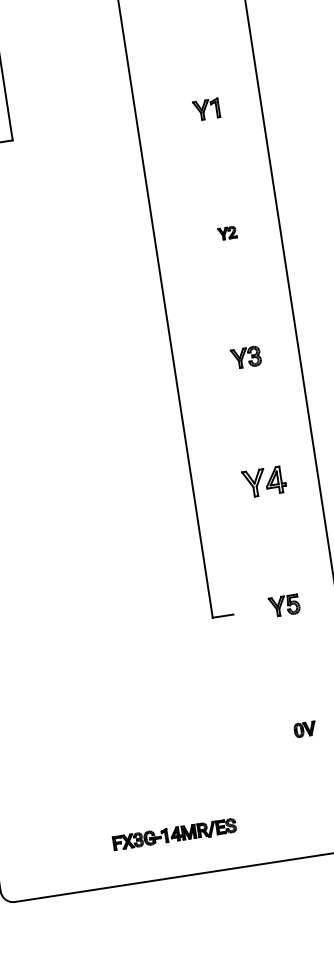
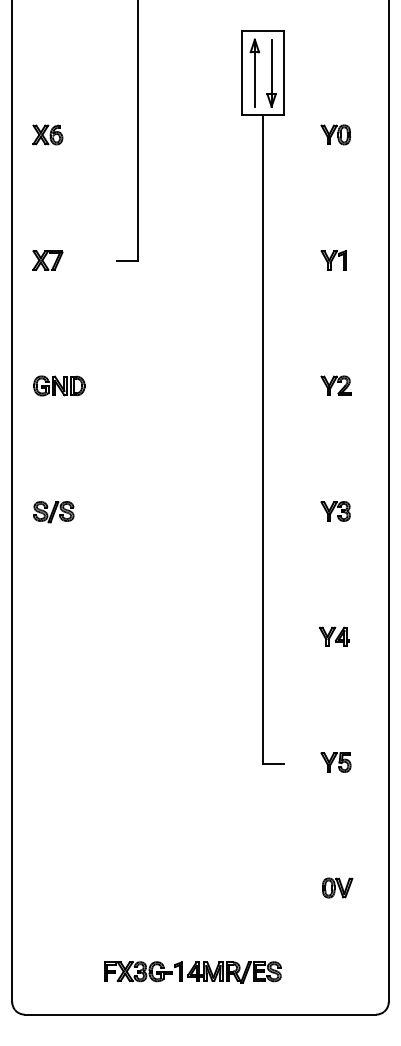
part: (226, 233) -> (335, 385), size x1.67
part: (262, 481) -> (333, 636), size x0.71
part: (304, 729) -> (337, 887), size x1.43
part: (174, 834) -> (192, 972), size x1.43

